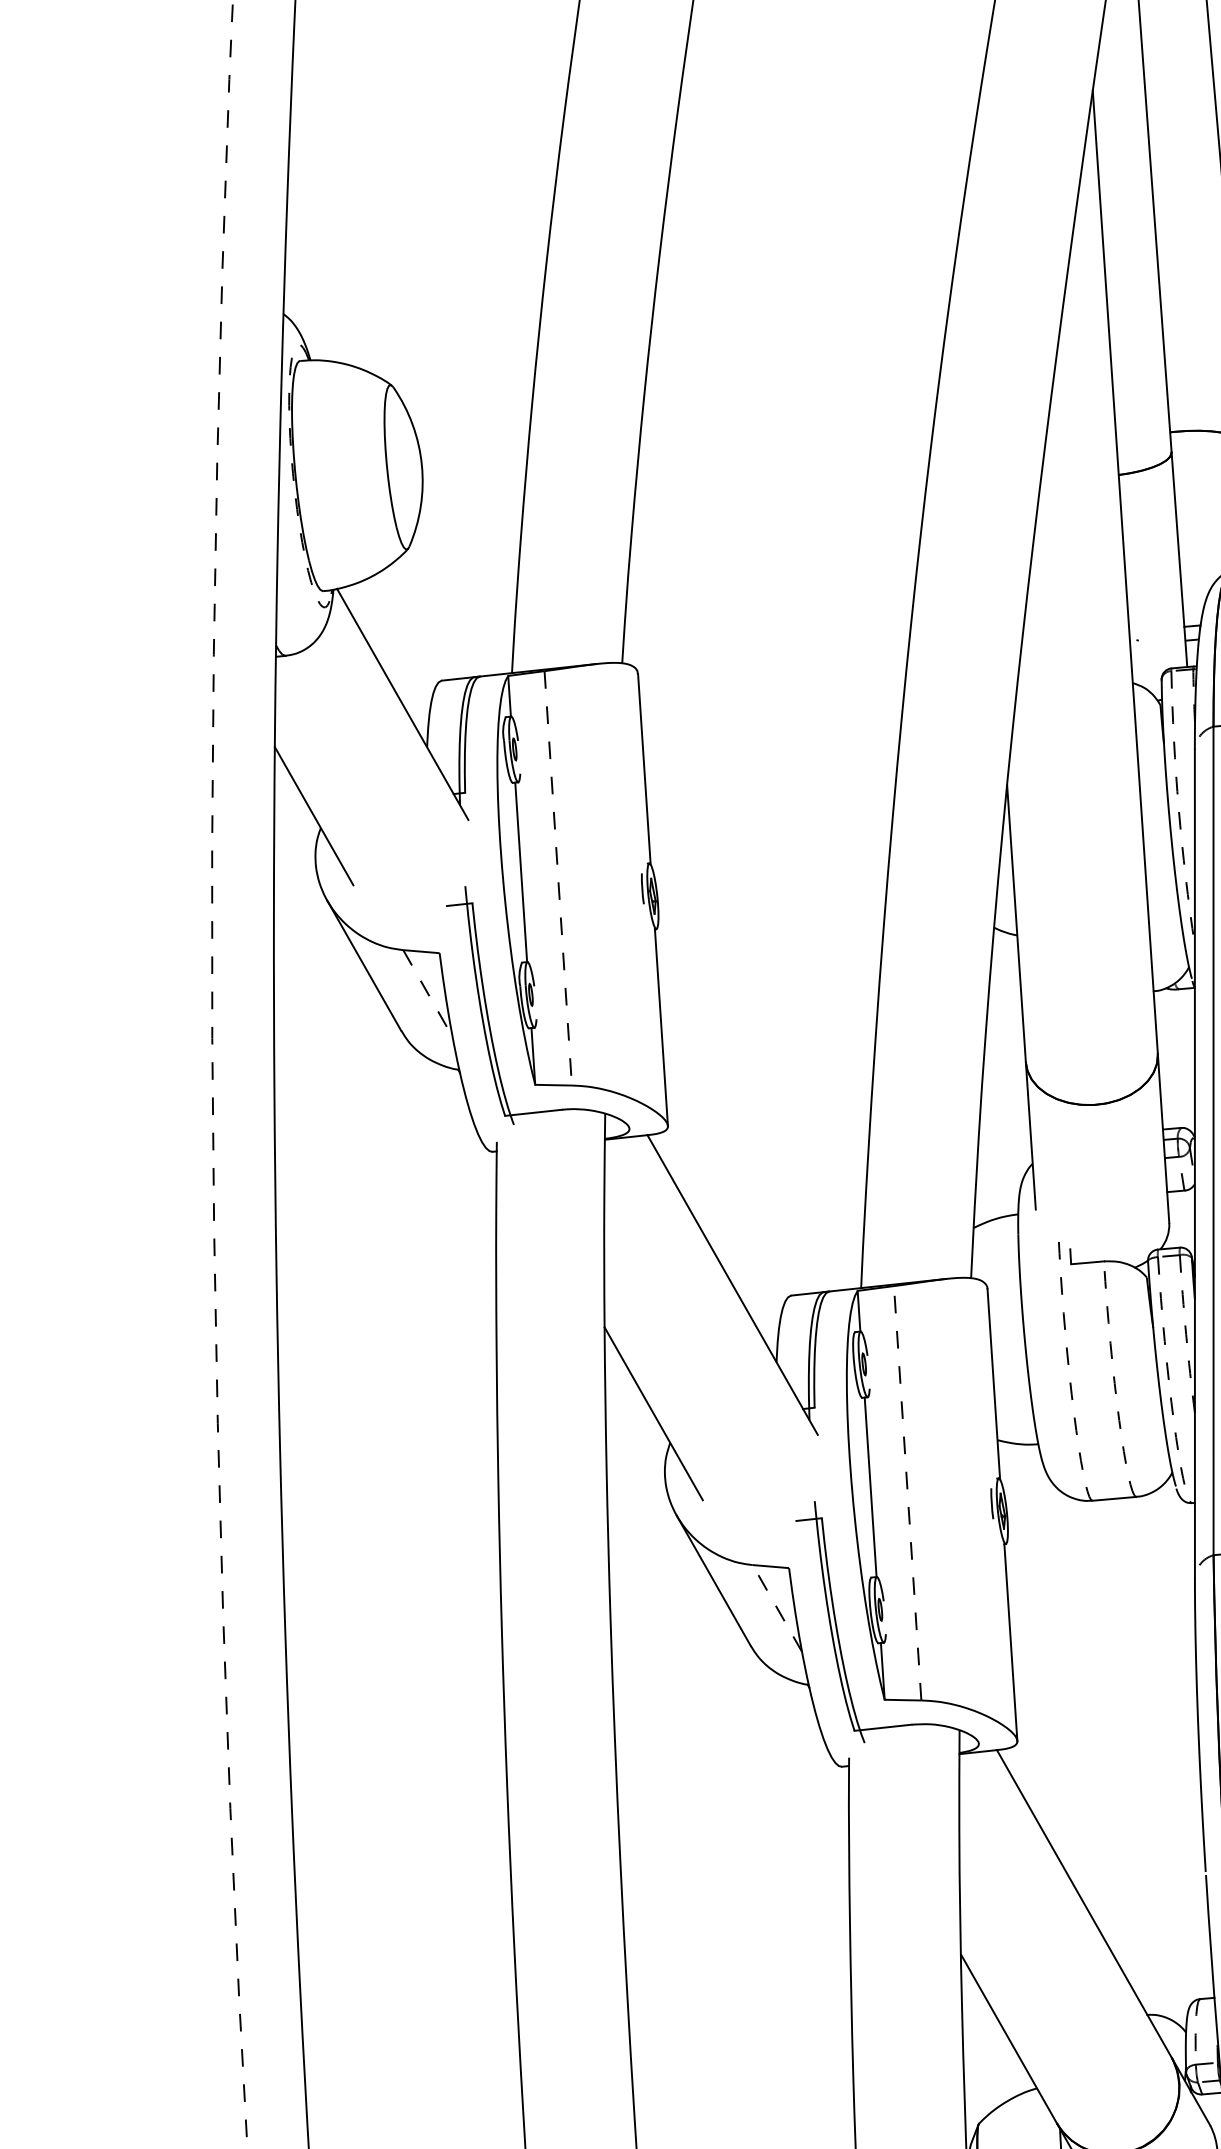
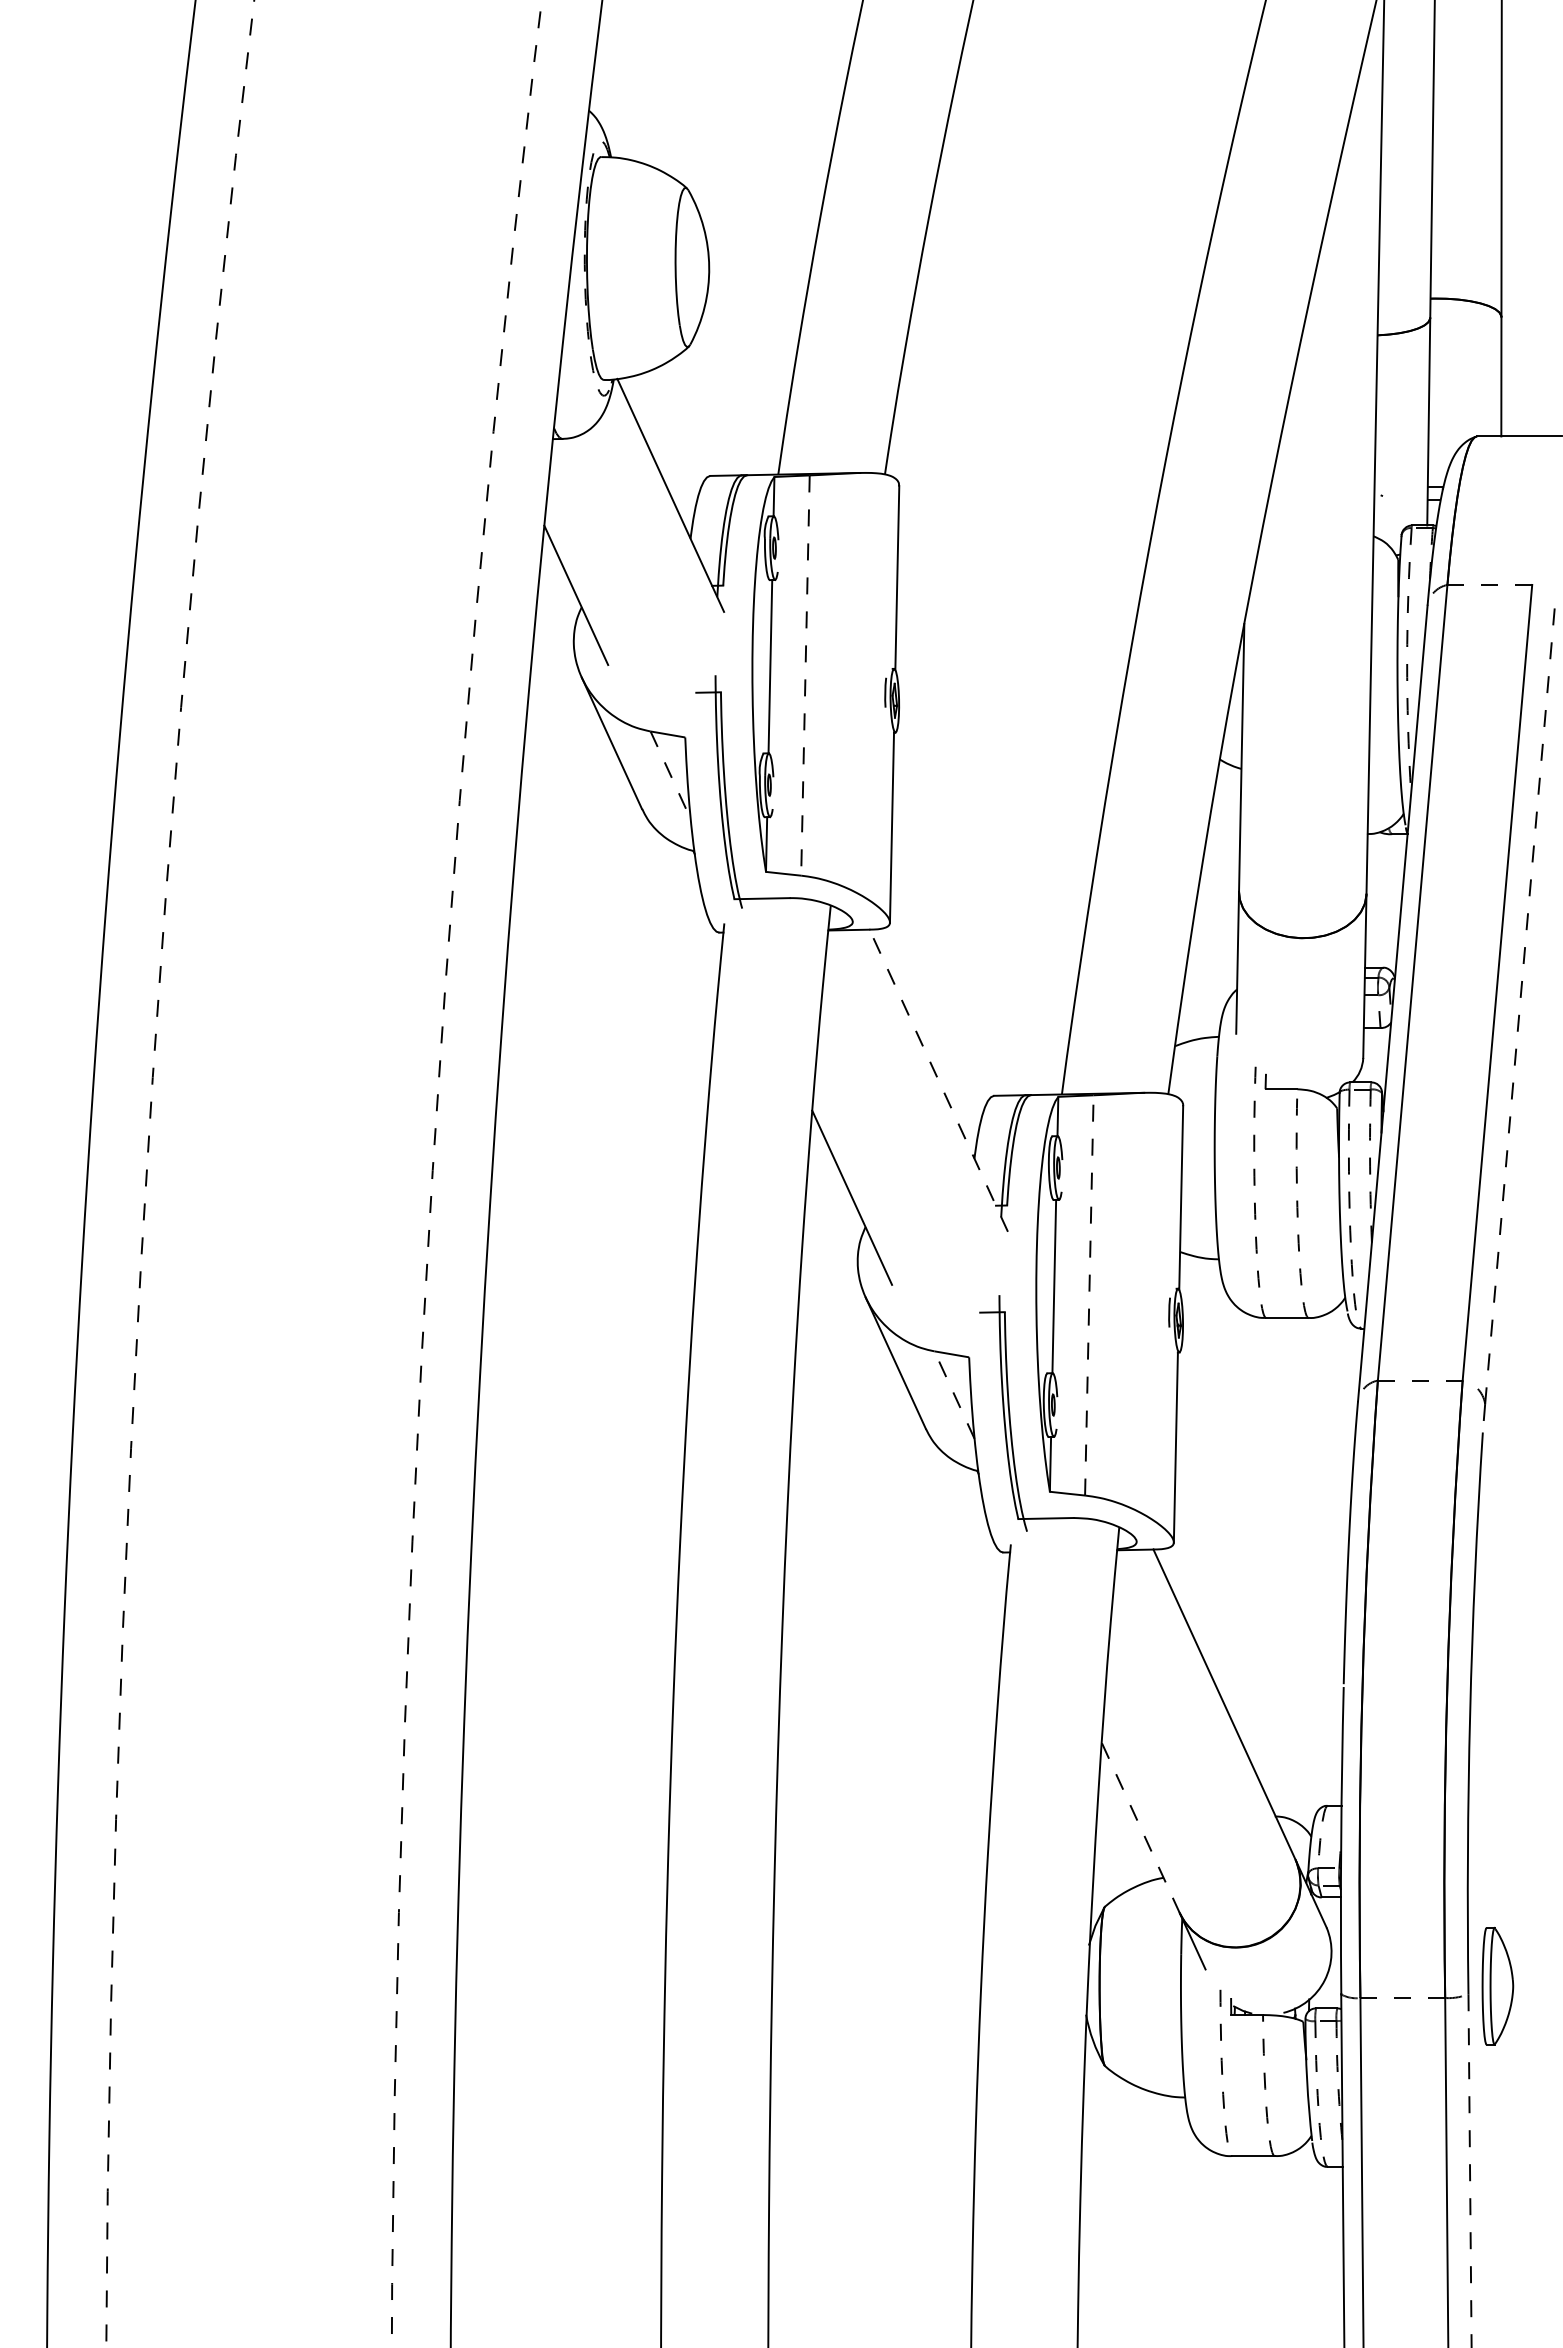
line: (732, 1284) -> (938, 1080), solid -> dashed
line: (1009, 2039) -> (1141, 1828), solid -> dashed

